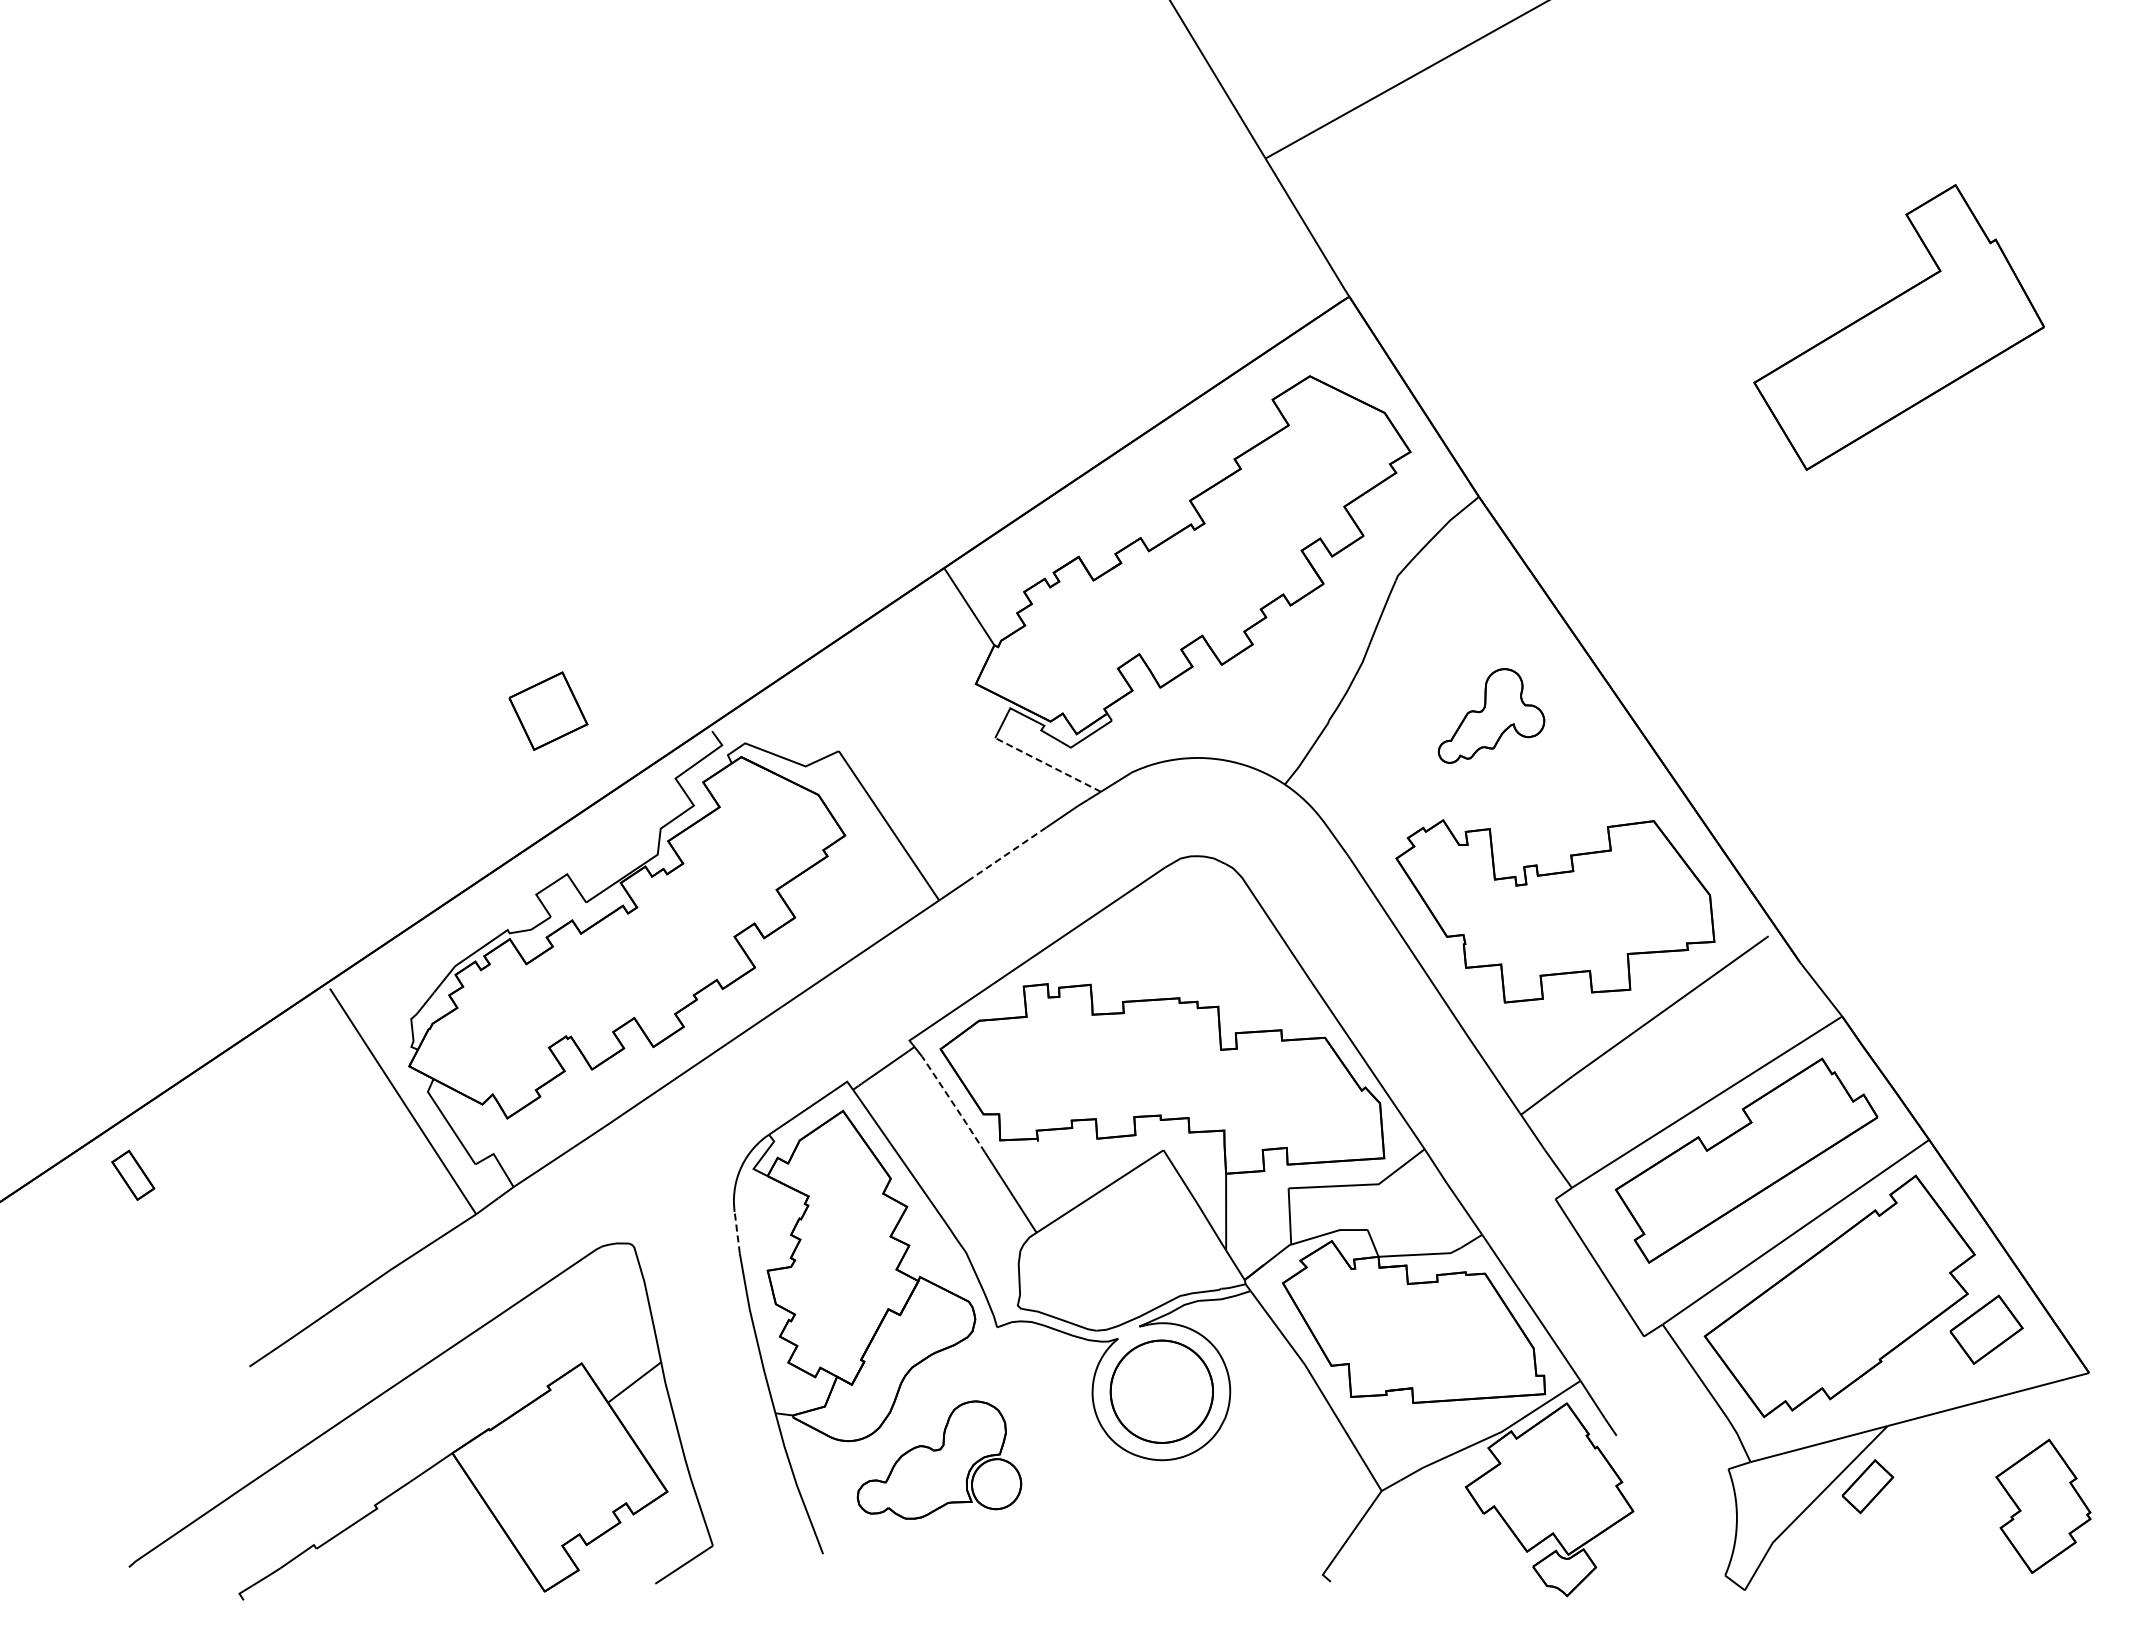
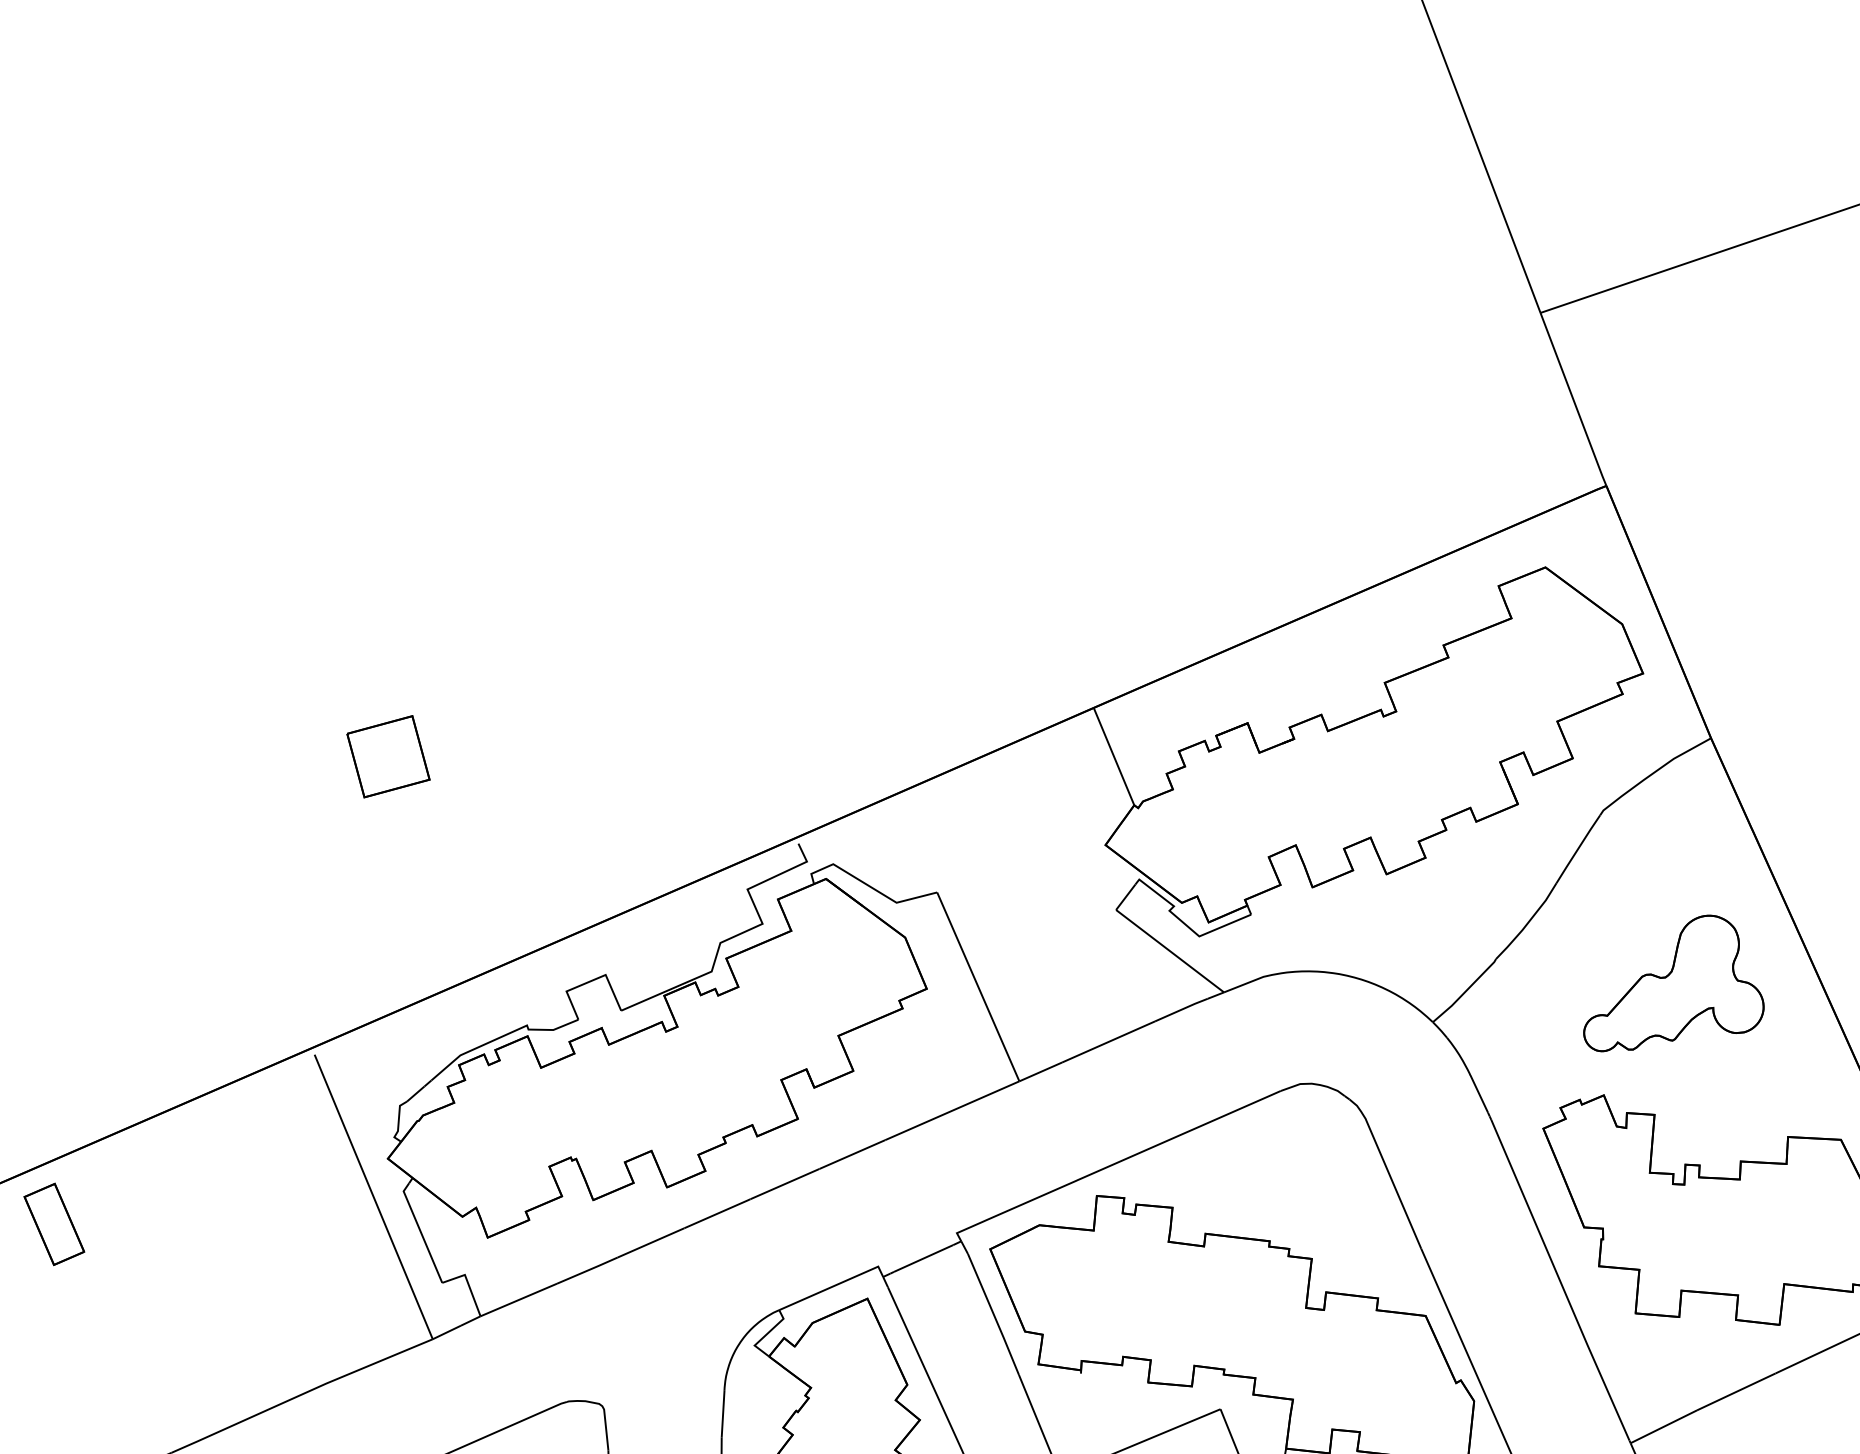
part: (548, 710) -> (388, 756), moved
part: (1491, 715) -> (1679, 987), size x1.43
line: (1047, 764) -> (1169, 950), dashed -> solid
line: (1009, 852) -> (1108, 1041), dashed -> solid
line: (954, 1104) -> (994, 1314), dashed -> solid
part: (133, 1175) -> (54, 1224), size x1.43
line: (737, 1232) -> (723, 1413), dashed -> solid

